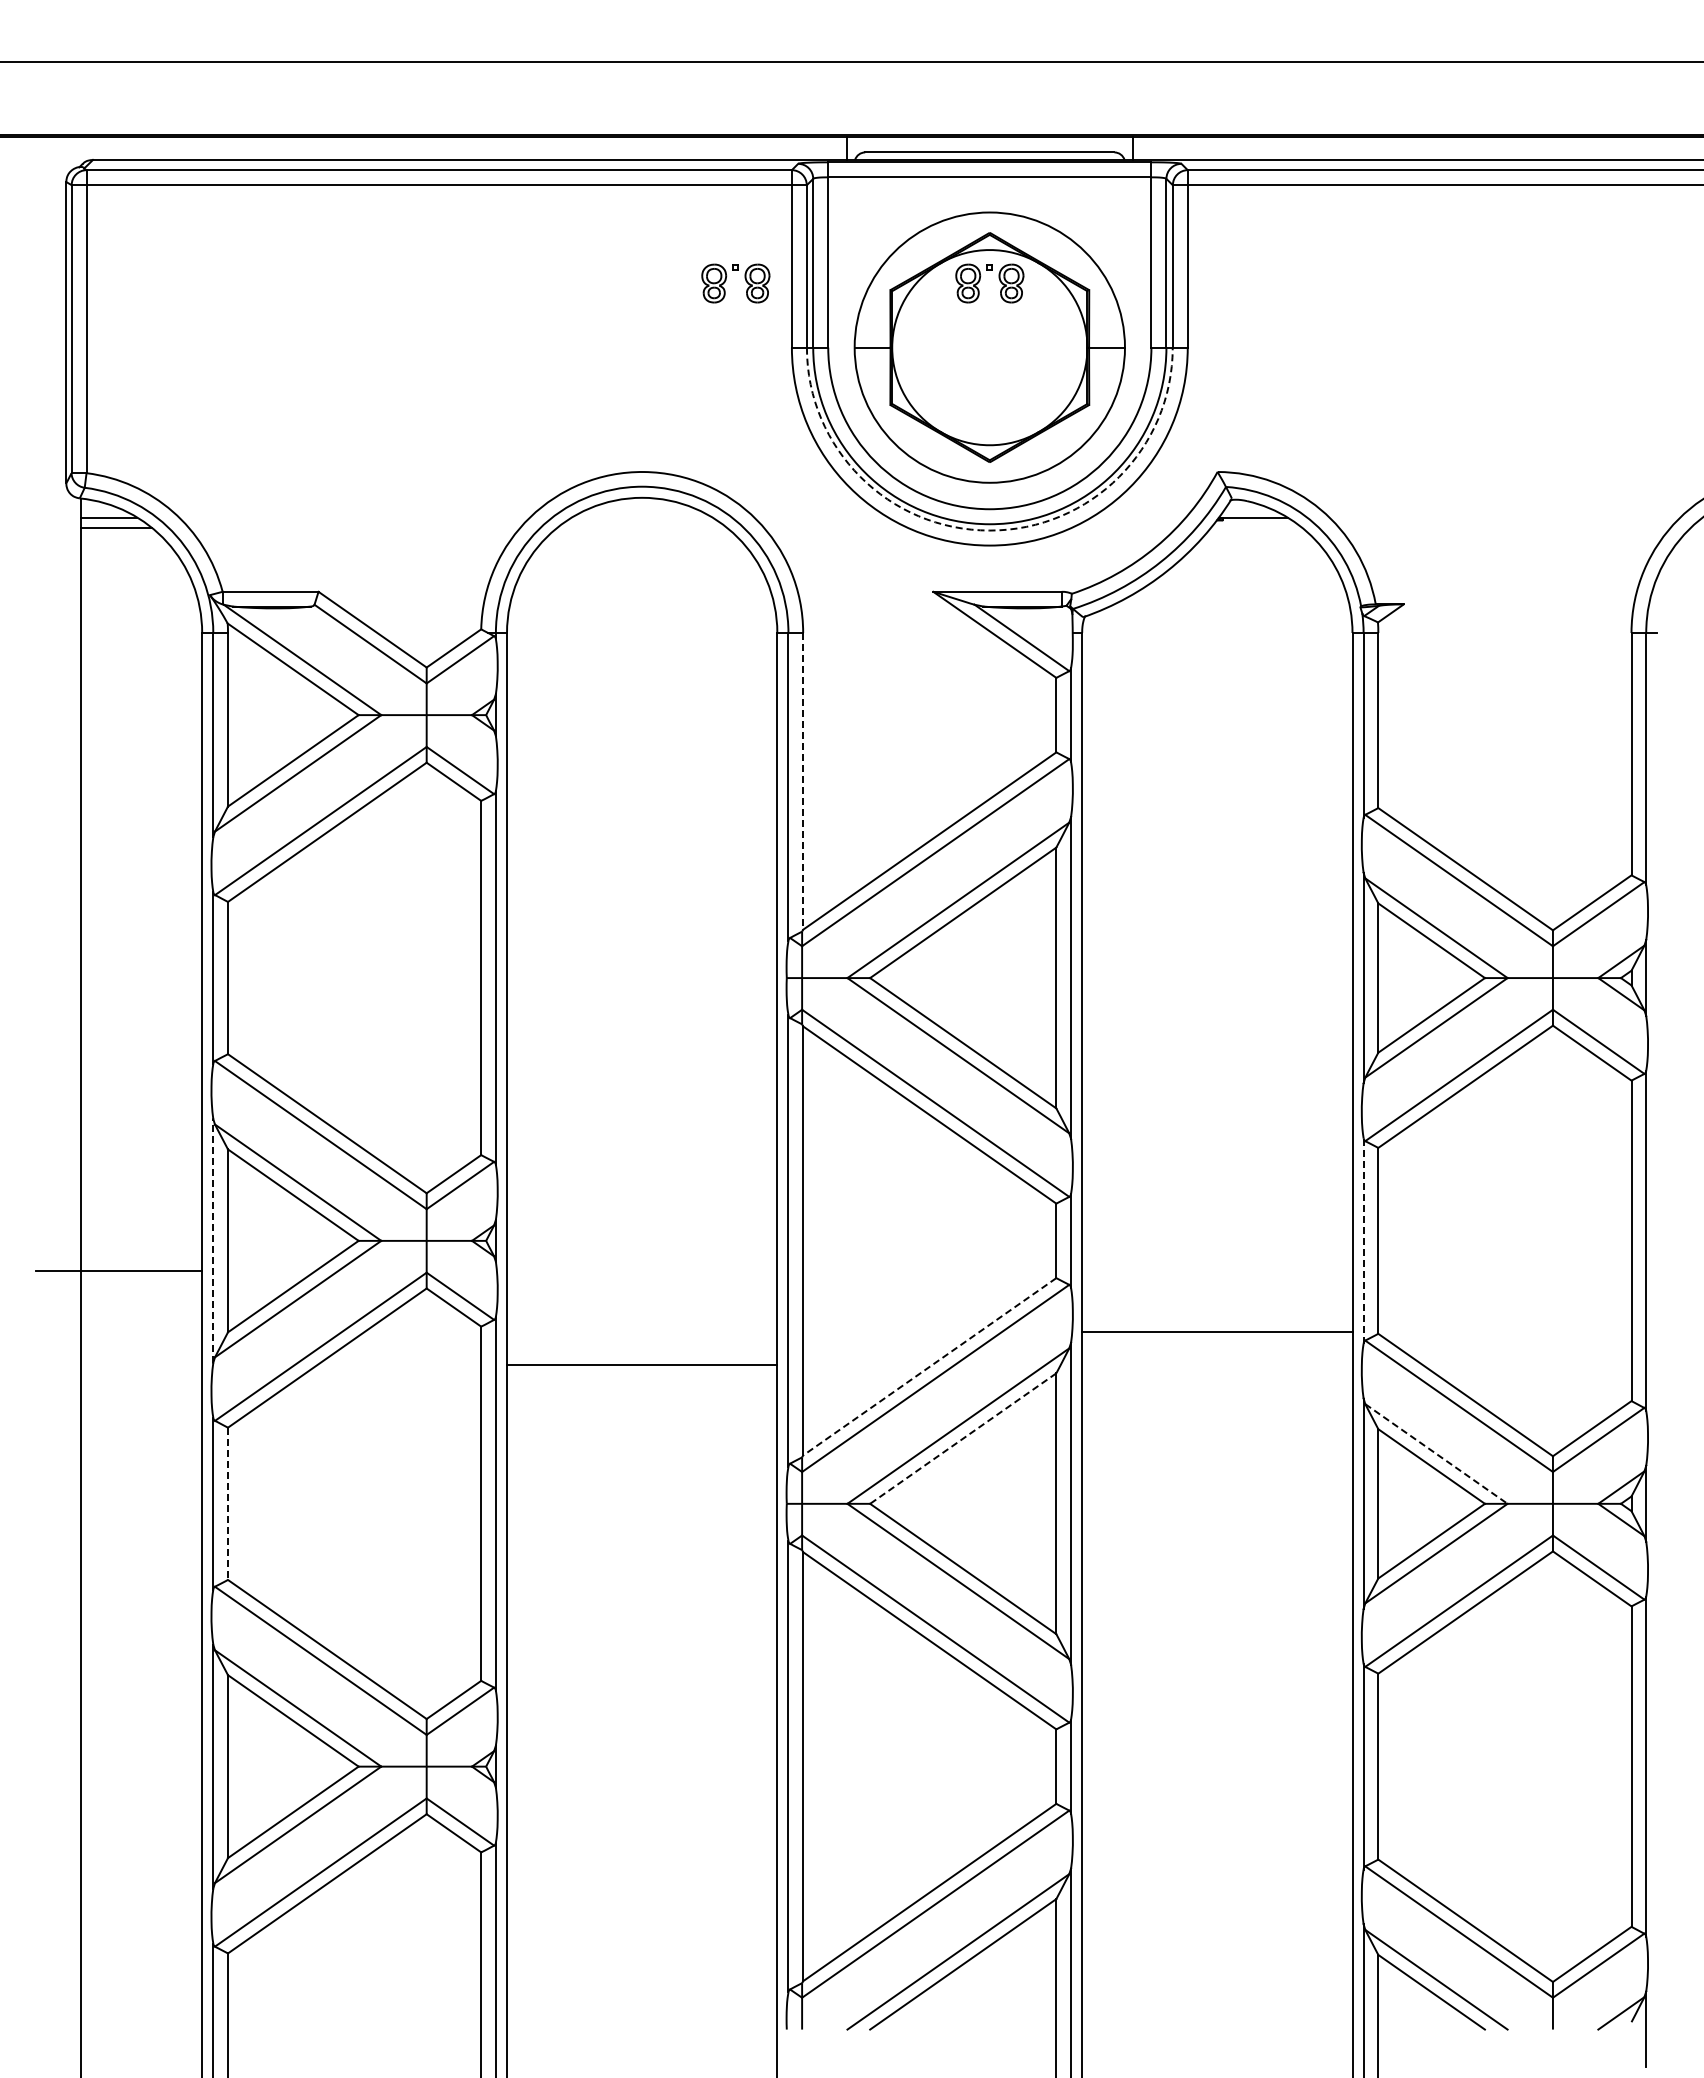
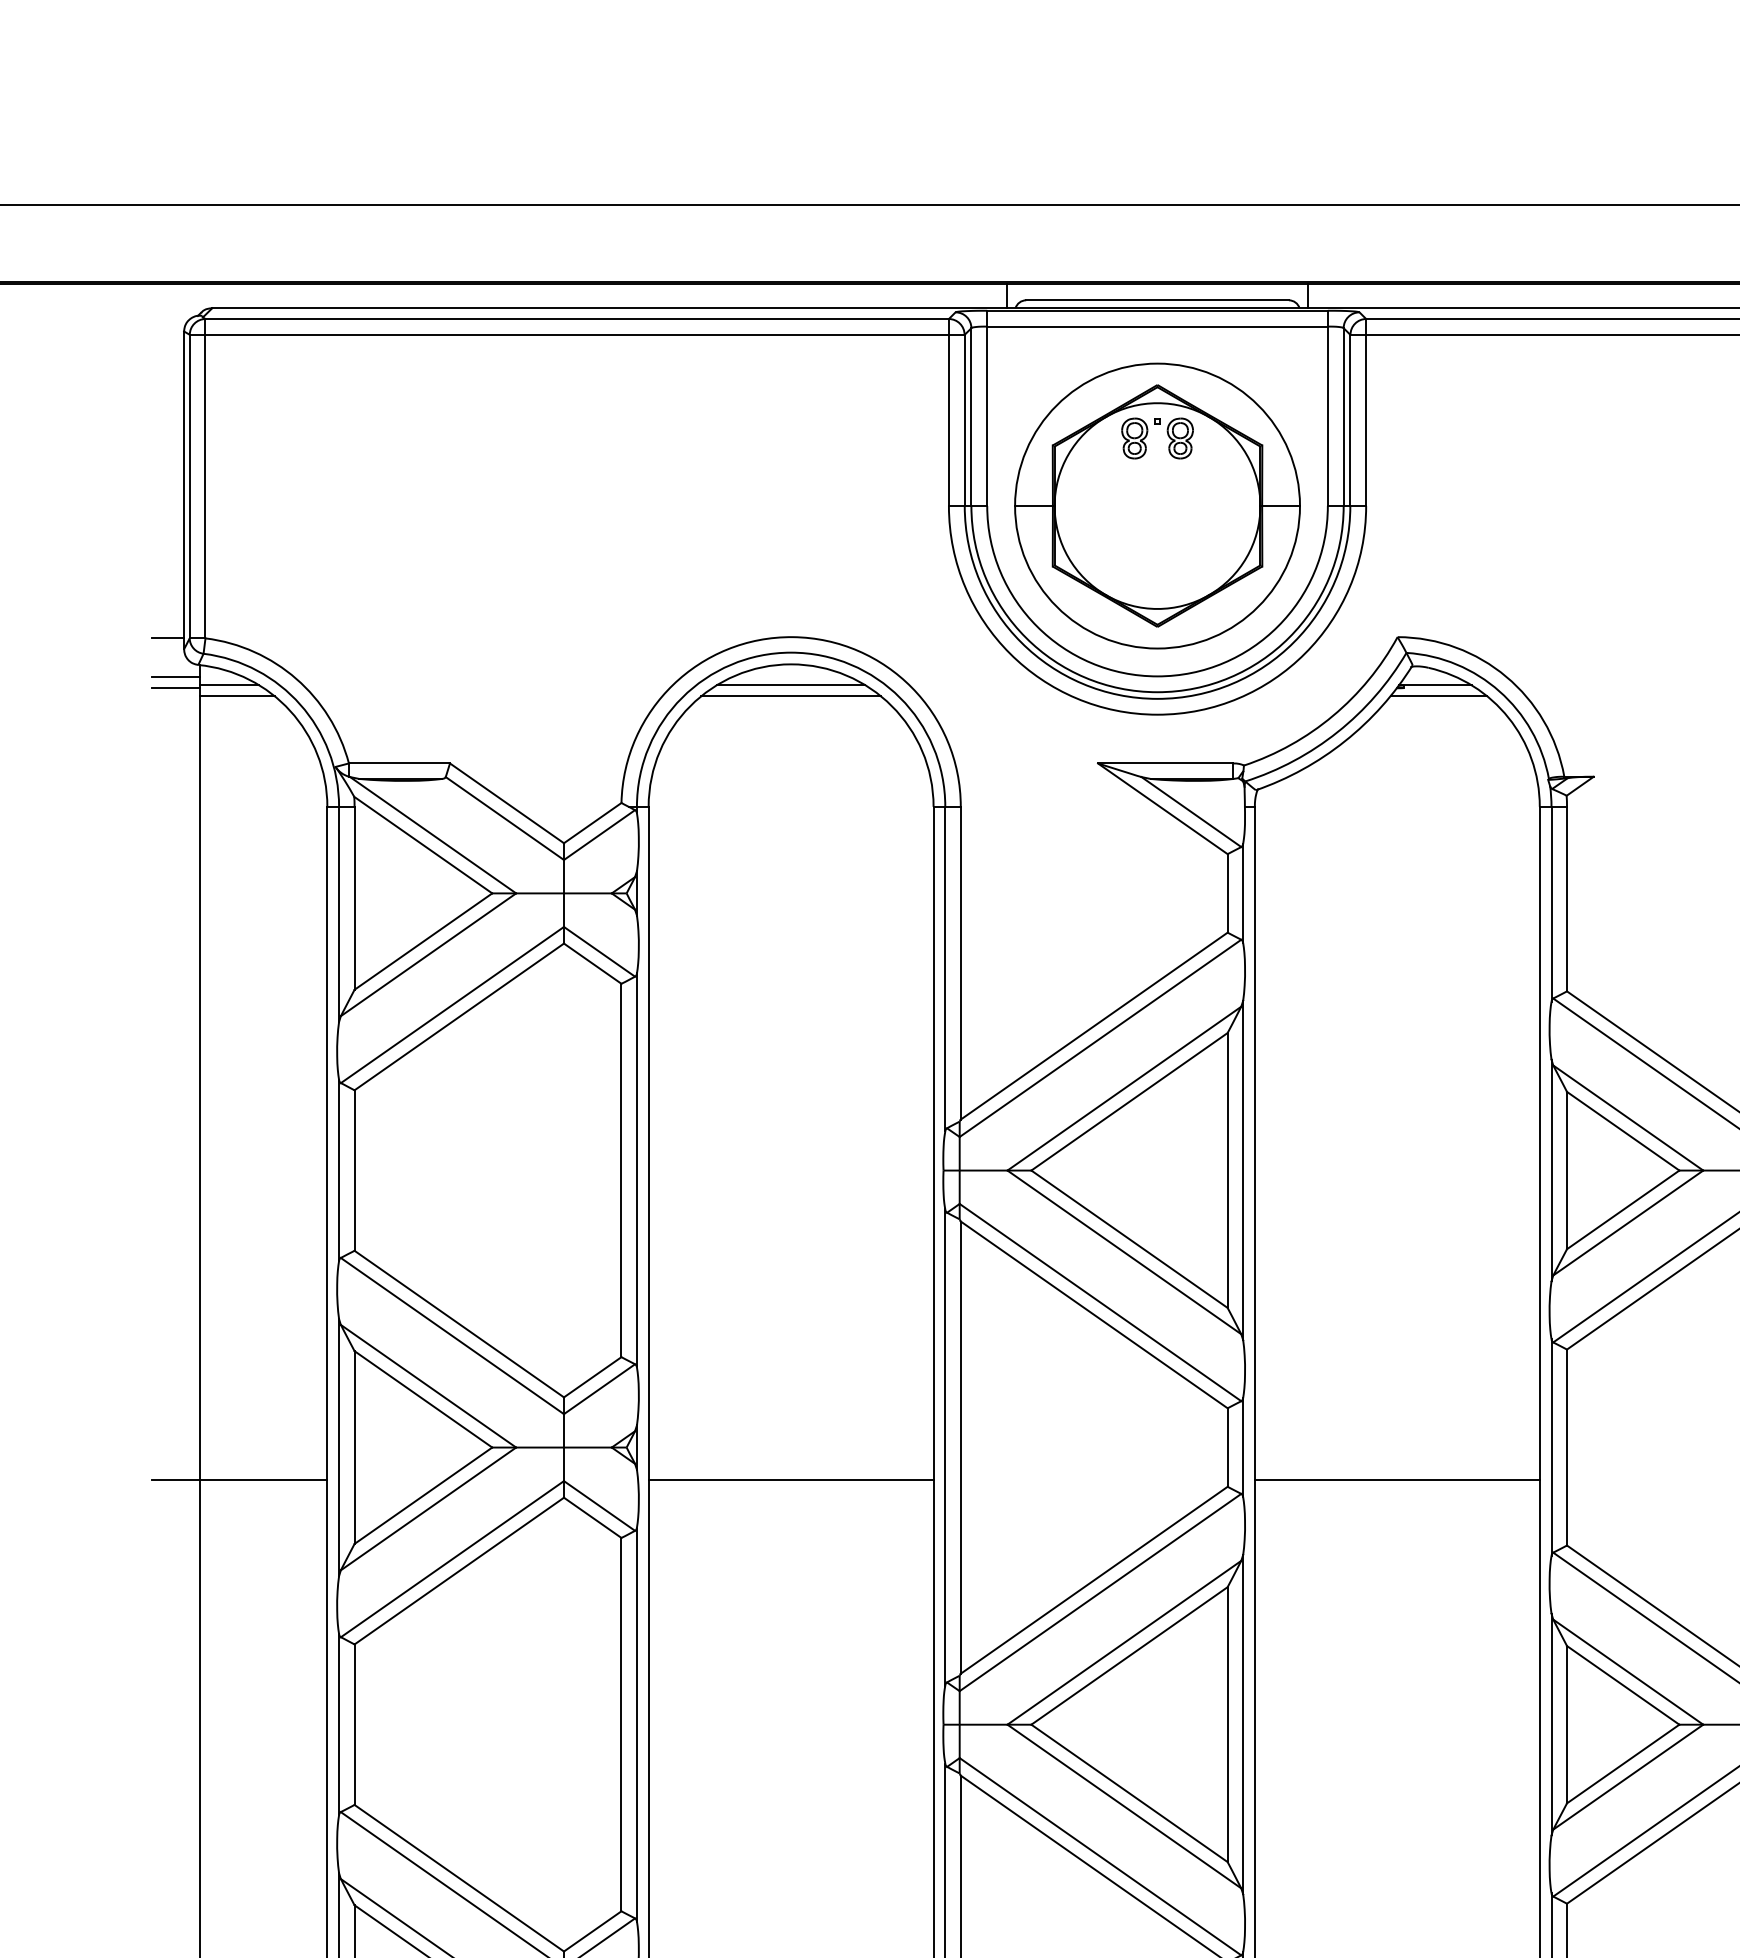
part: (726, 280) -> (879, 435), removed
line: (51, 472) -> (168, 637), added
line: (58, 510) -> (175, 677), added
line: (641, 517) -> (790, 685), added
line: (58, 520) -> (175, 688), added
line: (641, 528) -> (790, 696), added
line: (1256, 528) -> (1438, 696), added
arc: (989, 530) -> (1157, 698), dashed -> solid
line: (803, 781) -> (961, 963), dashed -> solid
line: (213, 1240) -> (339, 1447), dashed -> solid
line: (1363, 1240) -> (1551, 1447), dashed -> solid
line: (1217, 1332) -> (1397, 1479), moved
line: (642, 1365) -> (791, 1479), moved
line: (929, 1366) -> (1093, 1579), dashed -> solid
line: (963, 1438) -> (1129, 1655), dashed -> solid
line: (1436, 1453) -> (1628, 1671), dashed -> solid
line: (228, 1504) -> (355, 1725), dashed -> solid

